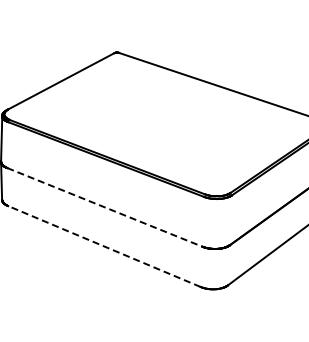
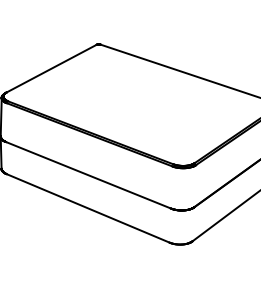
line: (105, 207) -> (89, 175), dashed -> solid
line: (103, 246) -> (87, 208), dashed -> solid

